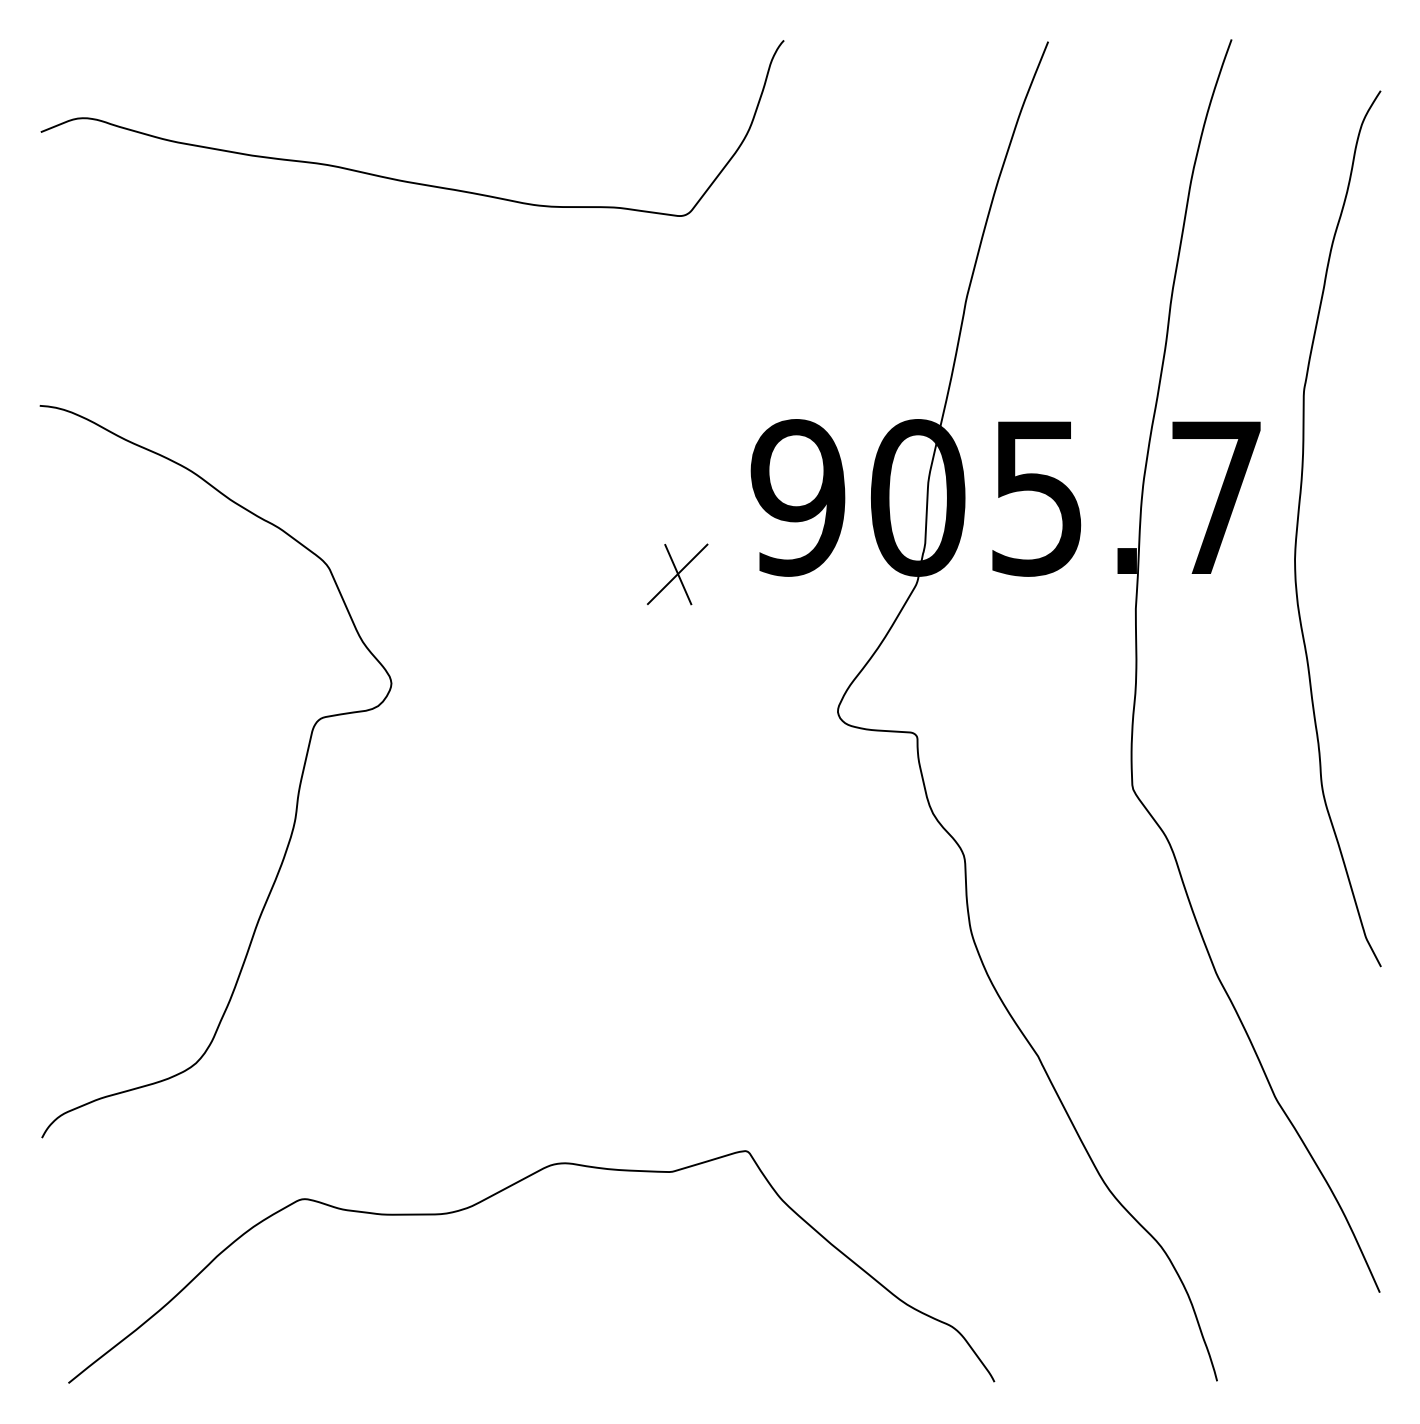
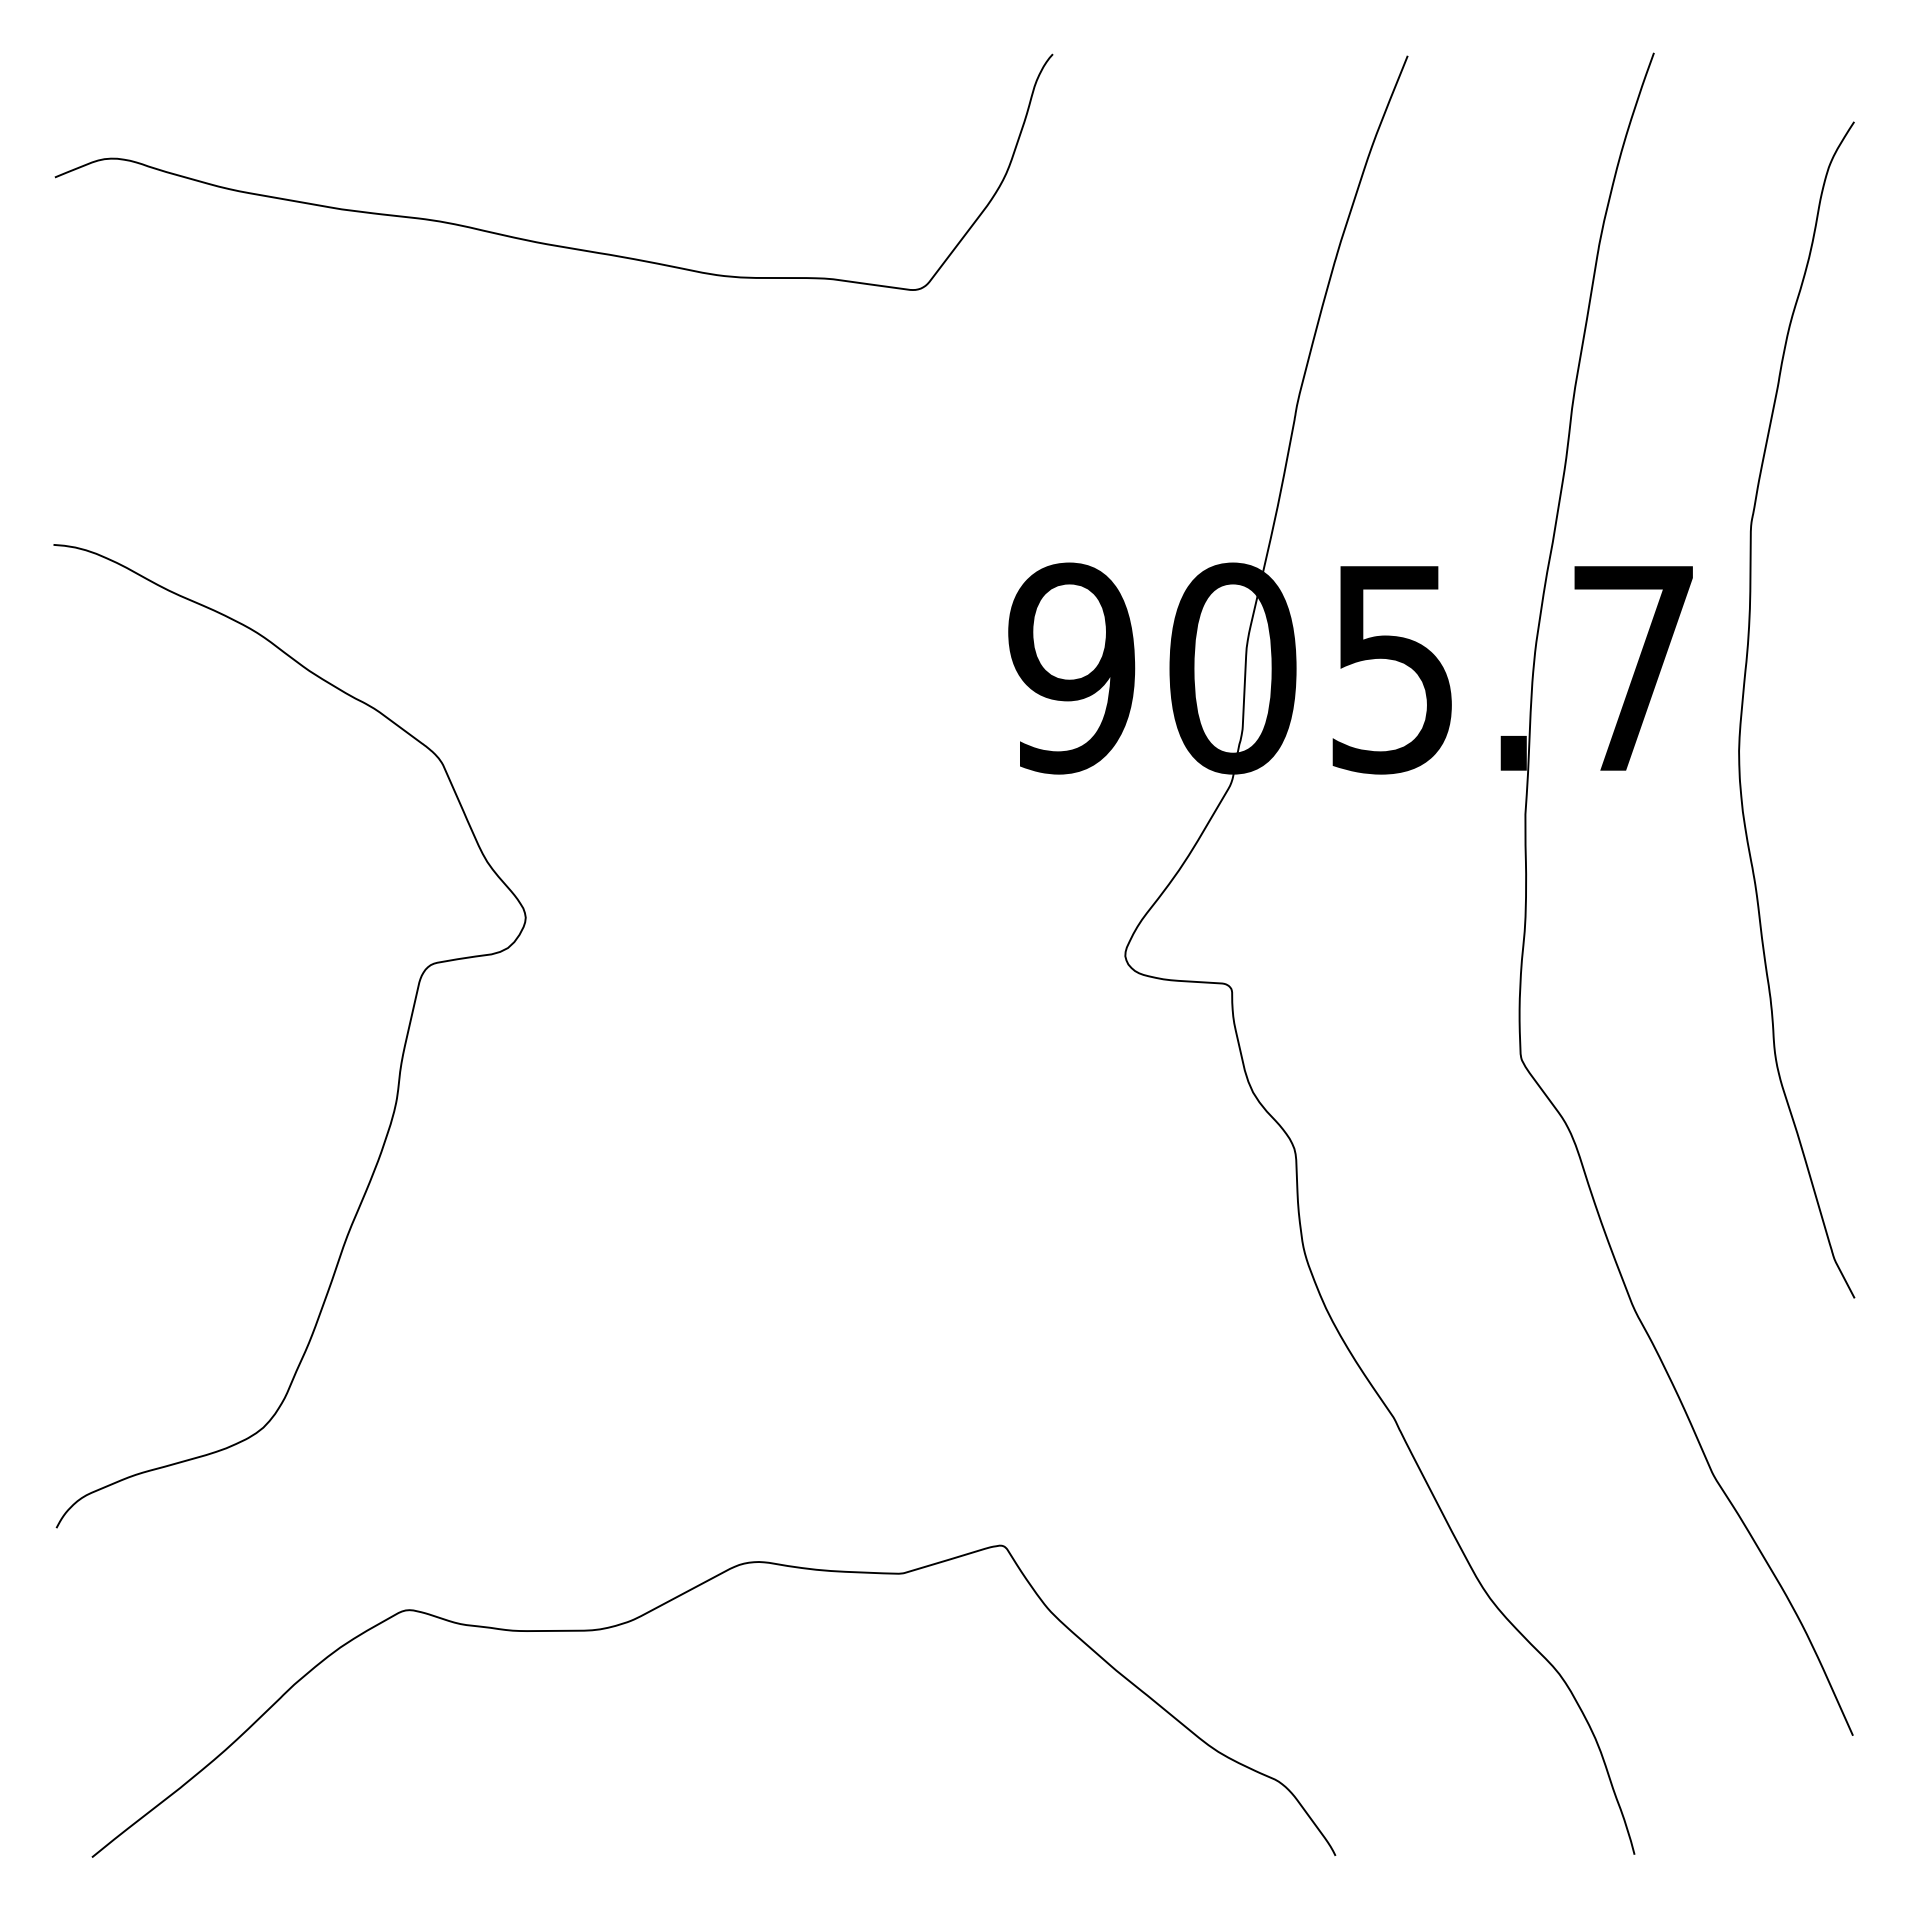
part: (677, 574) -> (910, 771), removed

